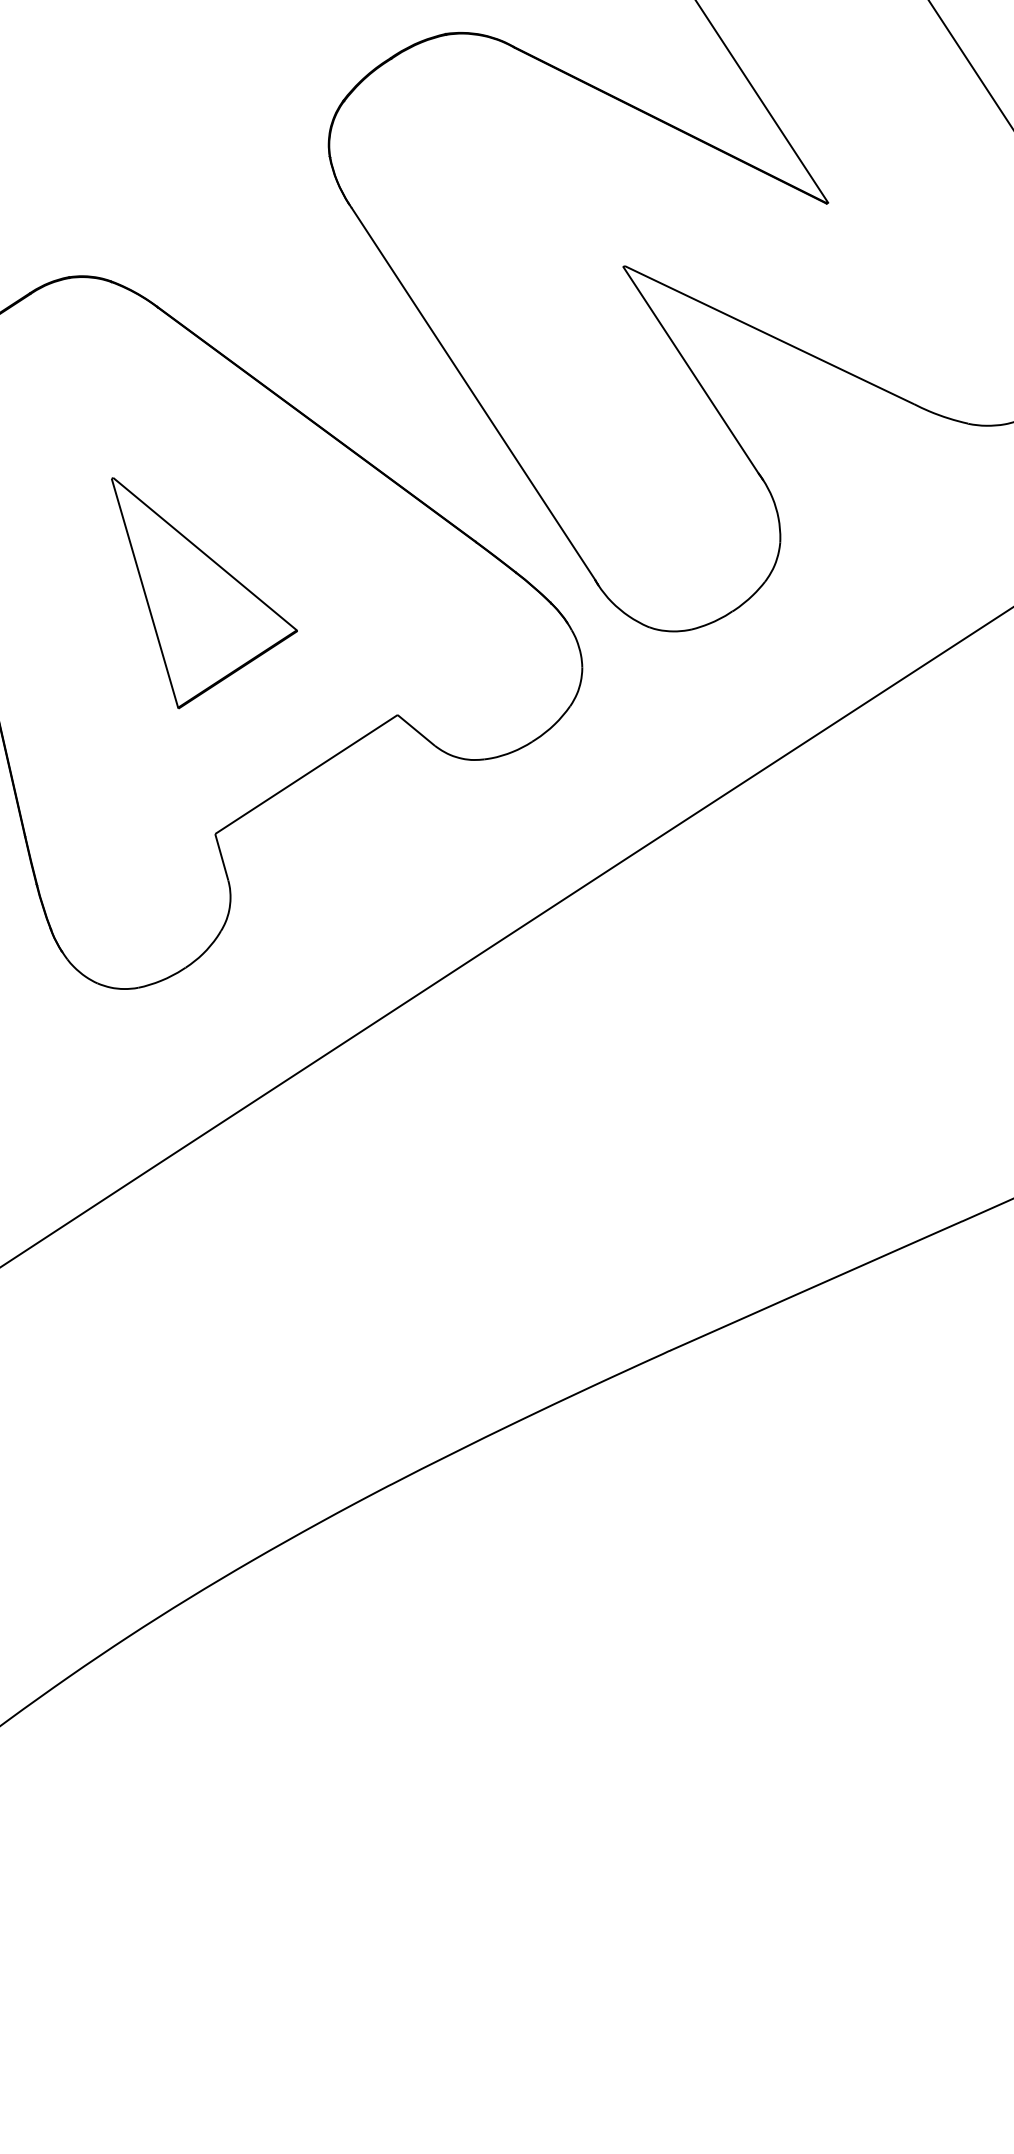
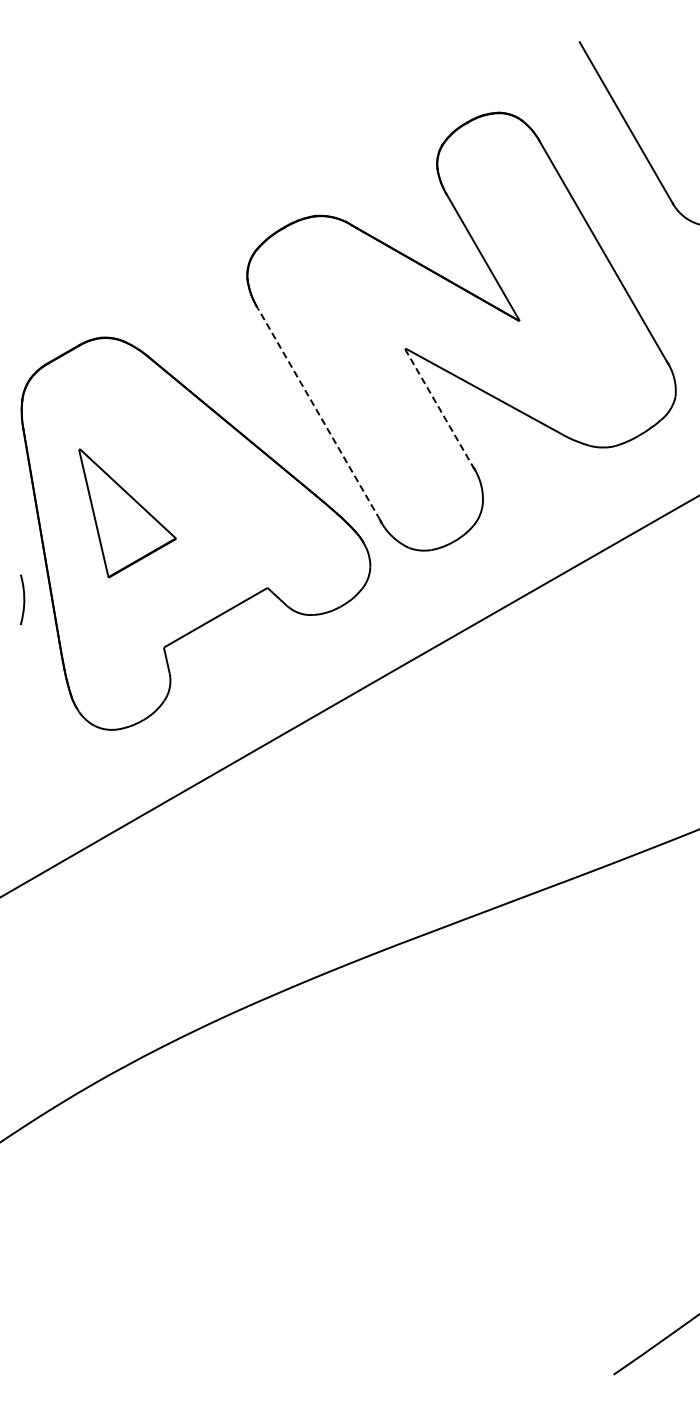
line: (691, 371) -> (439, 408), solid -> dashed
line: (472, 392) -> (318, 413), solid -> dashed
part: (206, 589) -> (127, 513), moved

